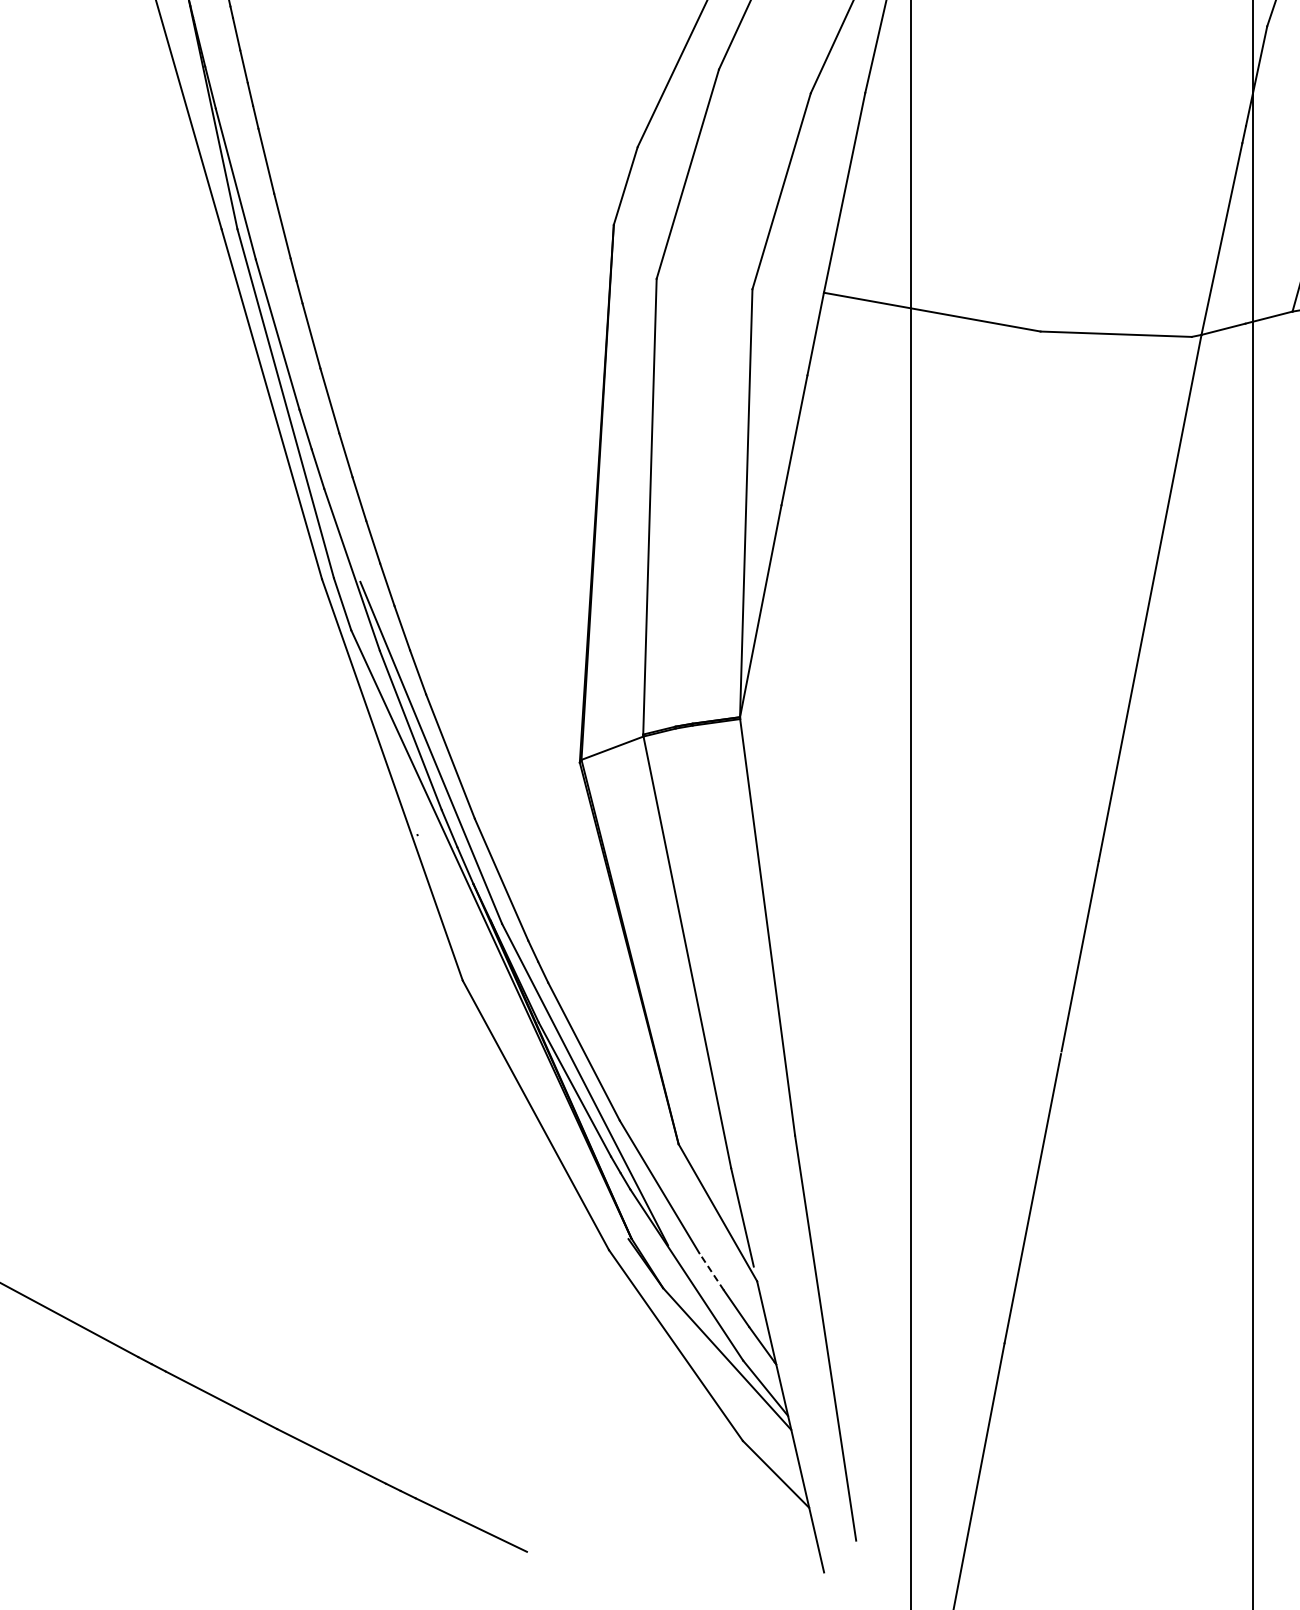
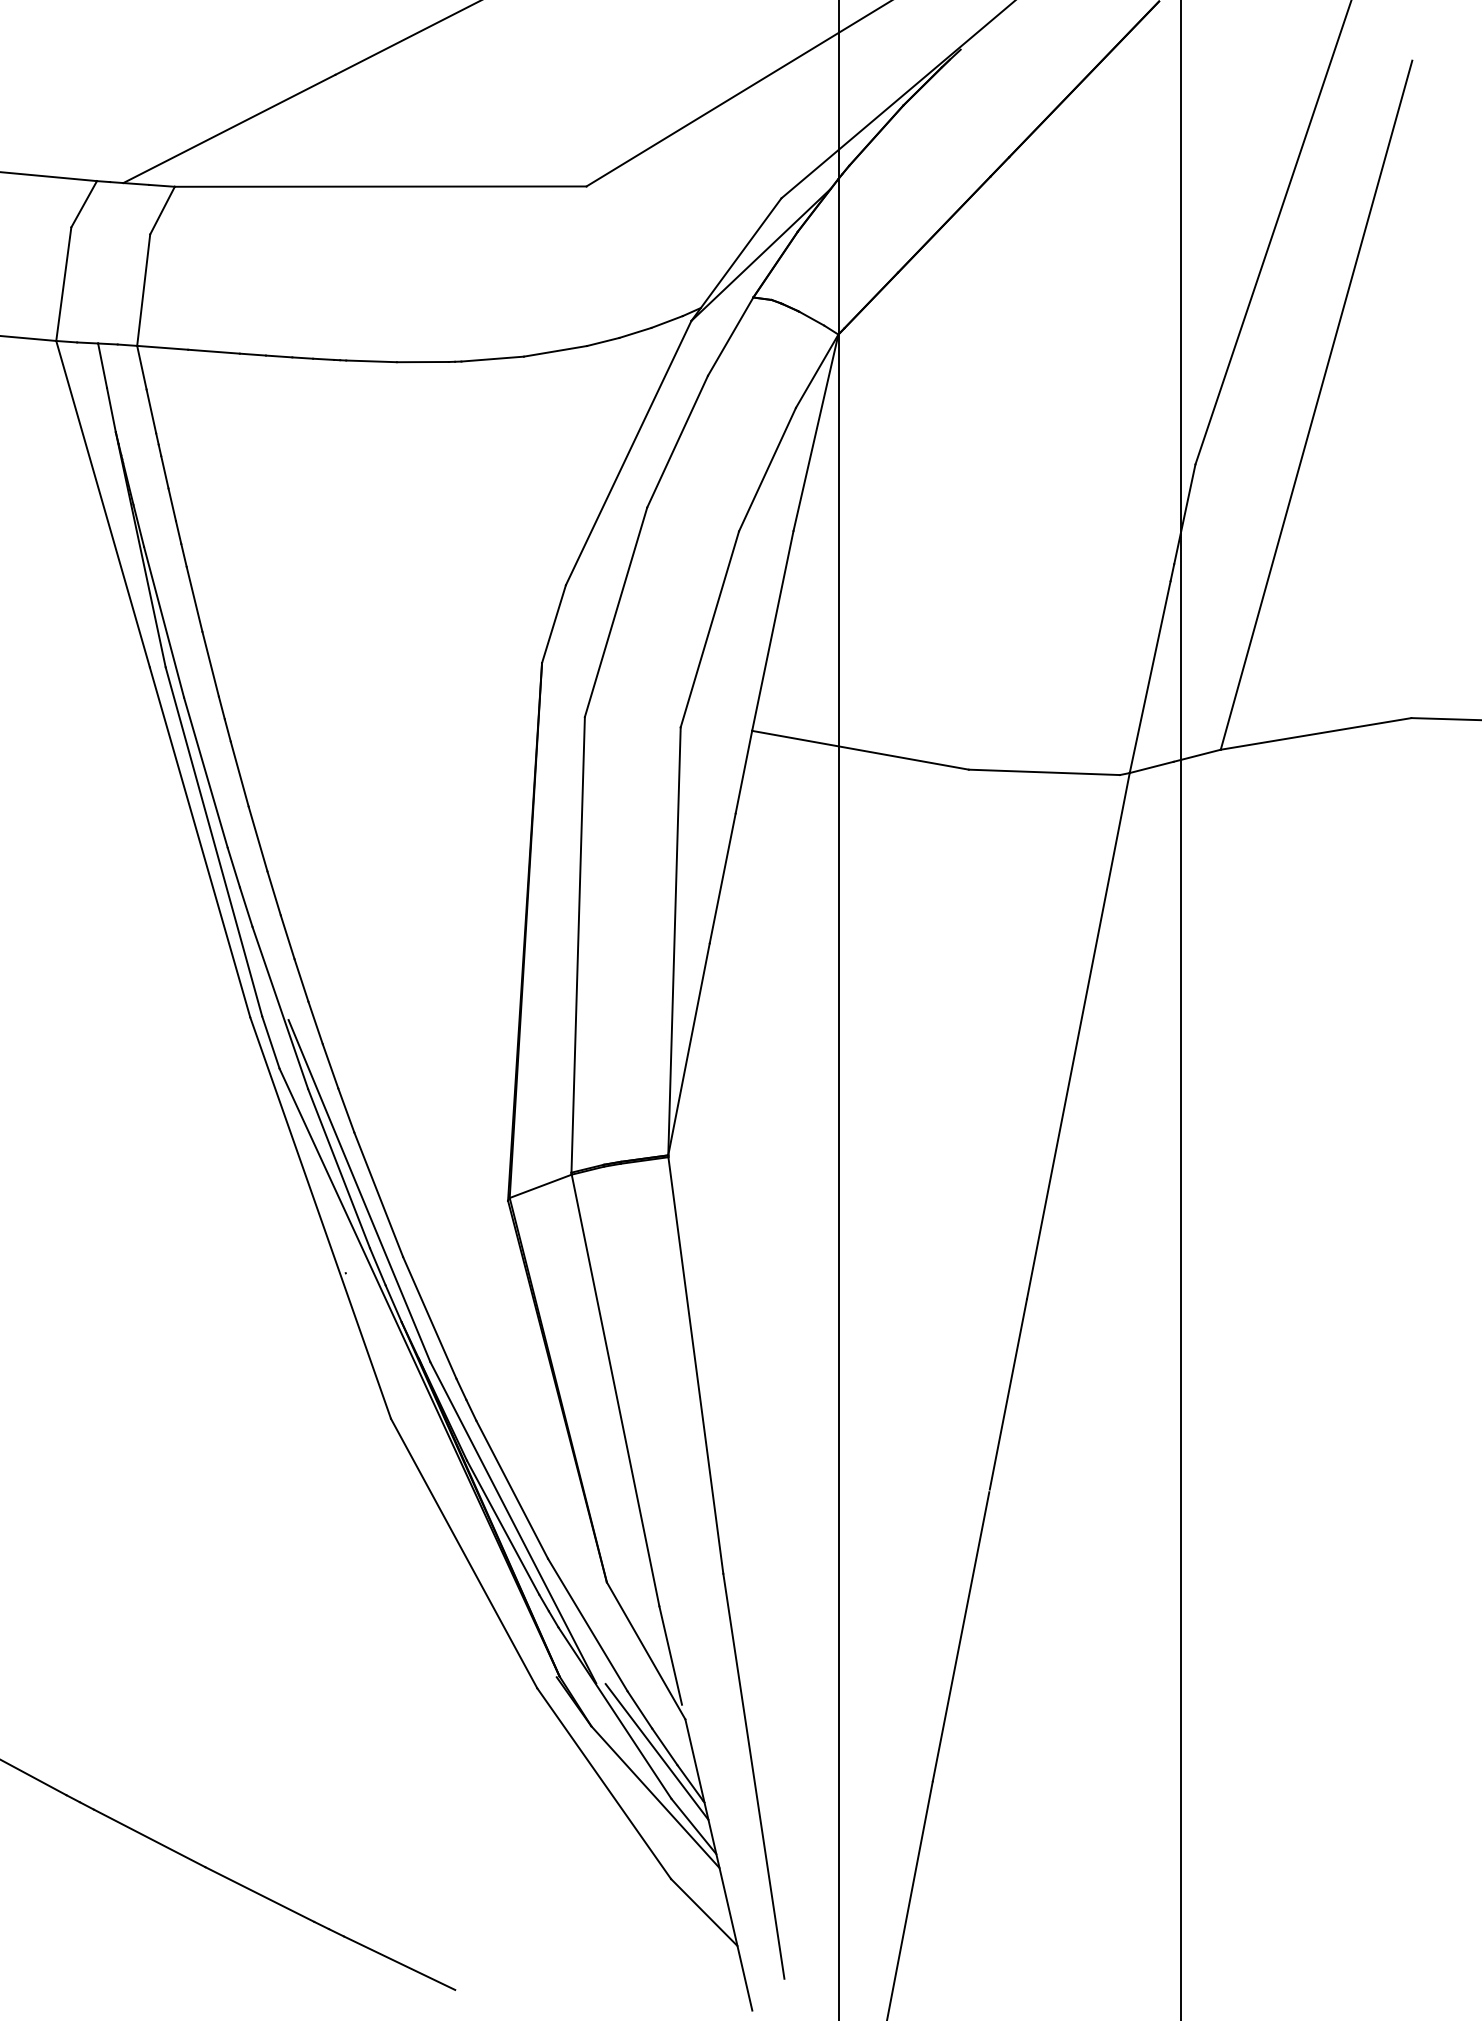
line: (711, 1271) -> (639, 1709), dashed -> solid
line: (728, 1313) -> (656, 1751), added

